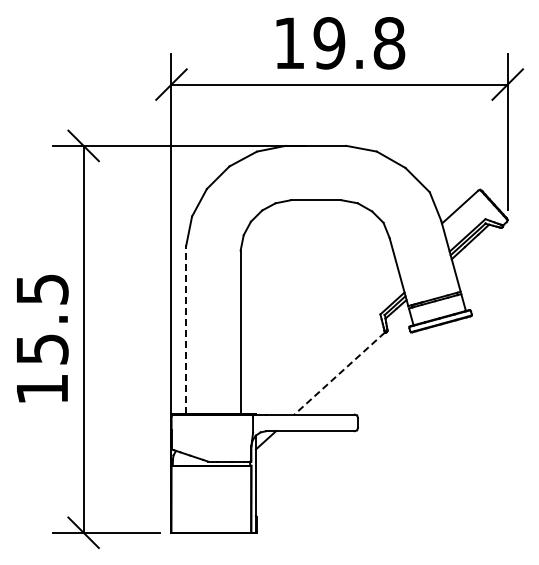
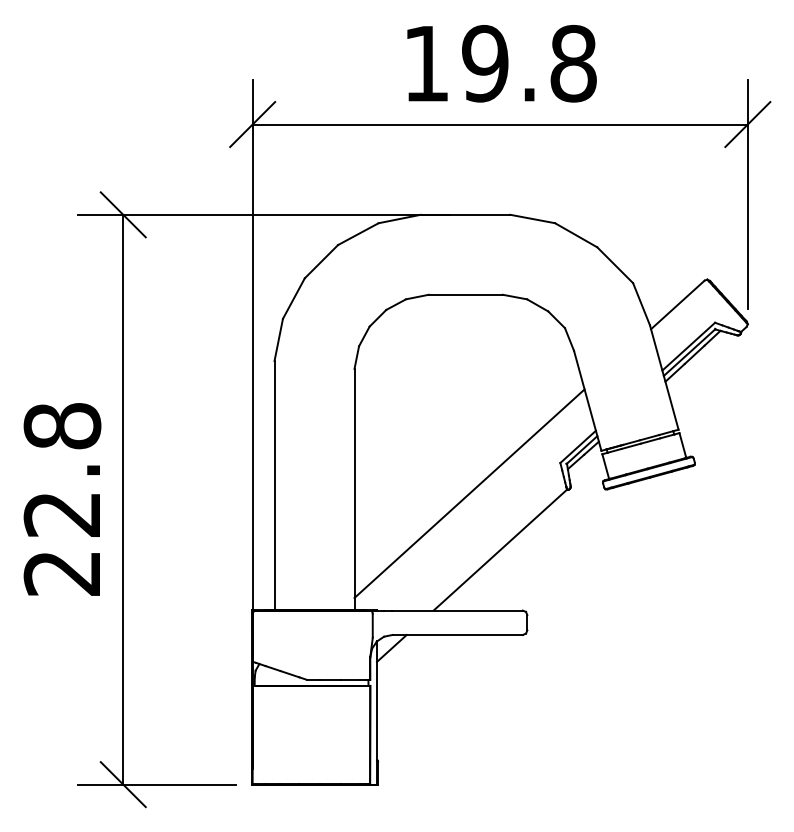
line: (186, 329) -> (274, 485), dashed -> solid
line: (318, 335) -> (469, 494), added
text: (42, 338) -> (62, 498), 15.5 -> 22.8
line: (339, 373) -> (500, 550), dashed -> solid

